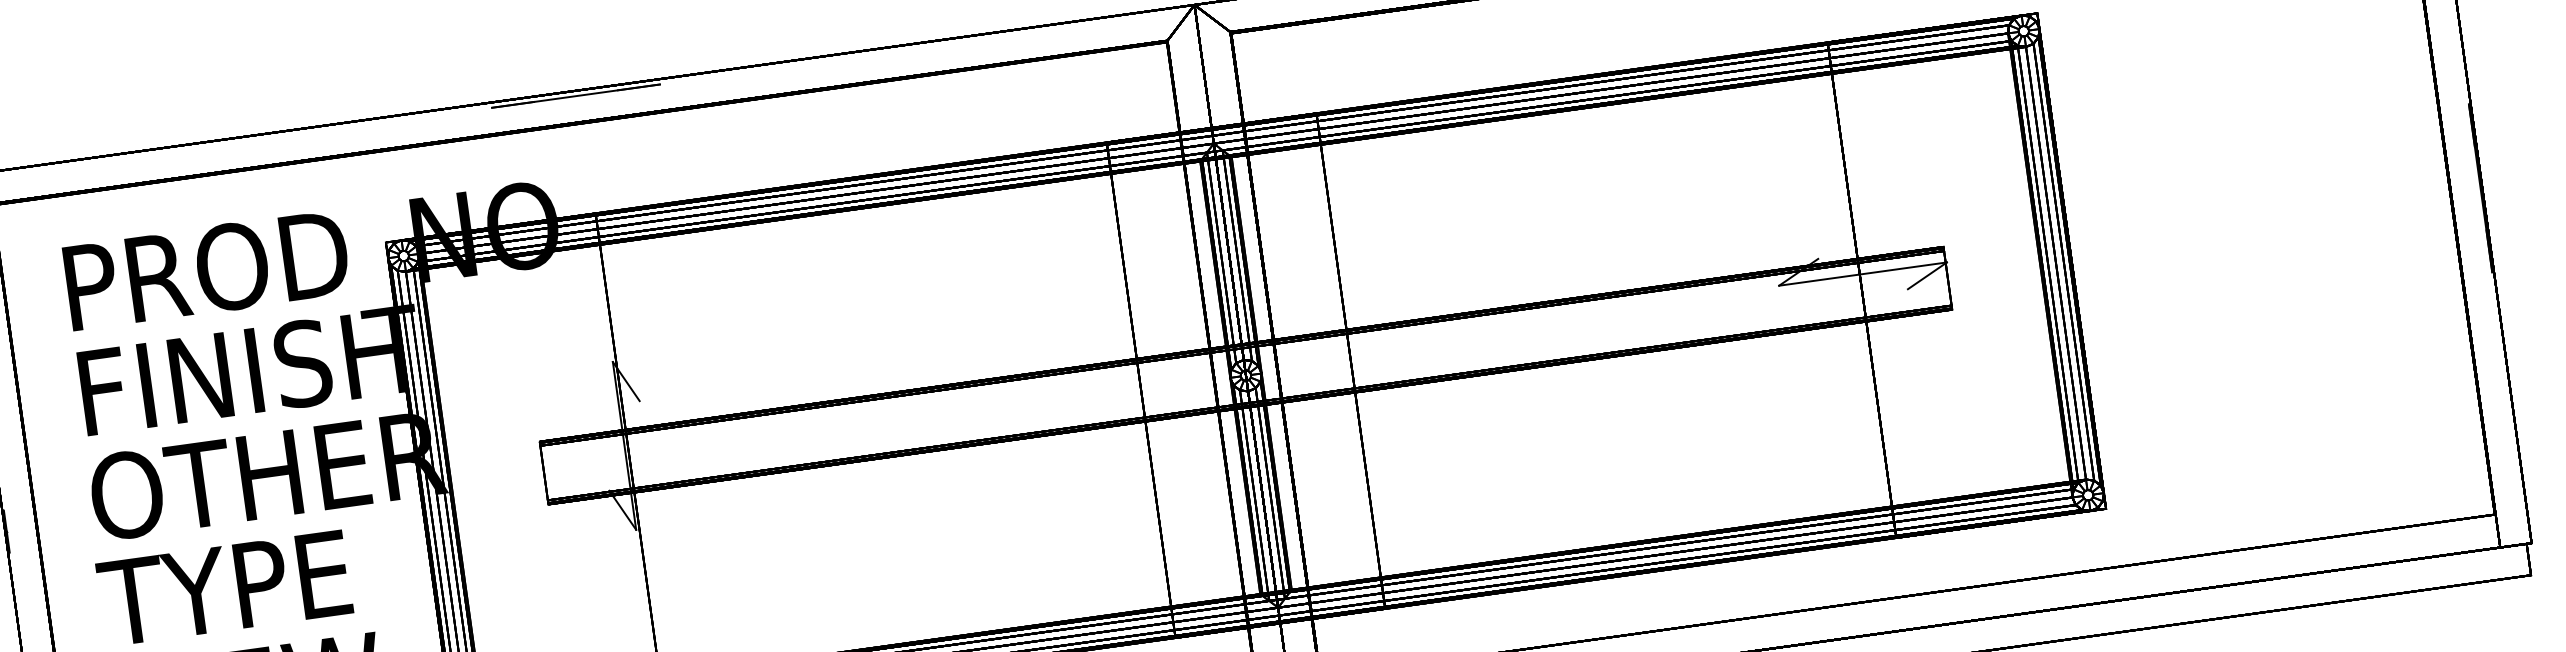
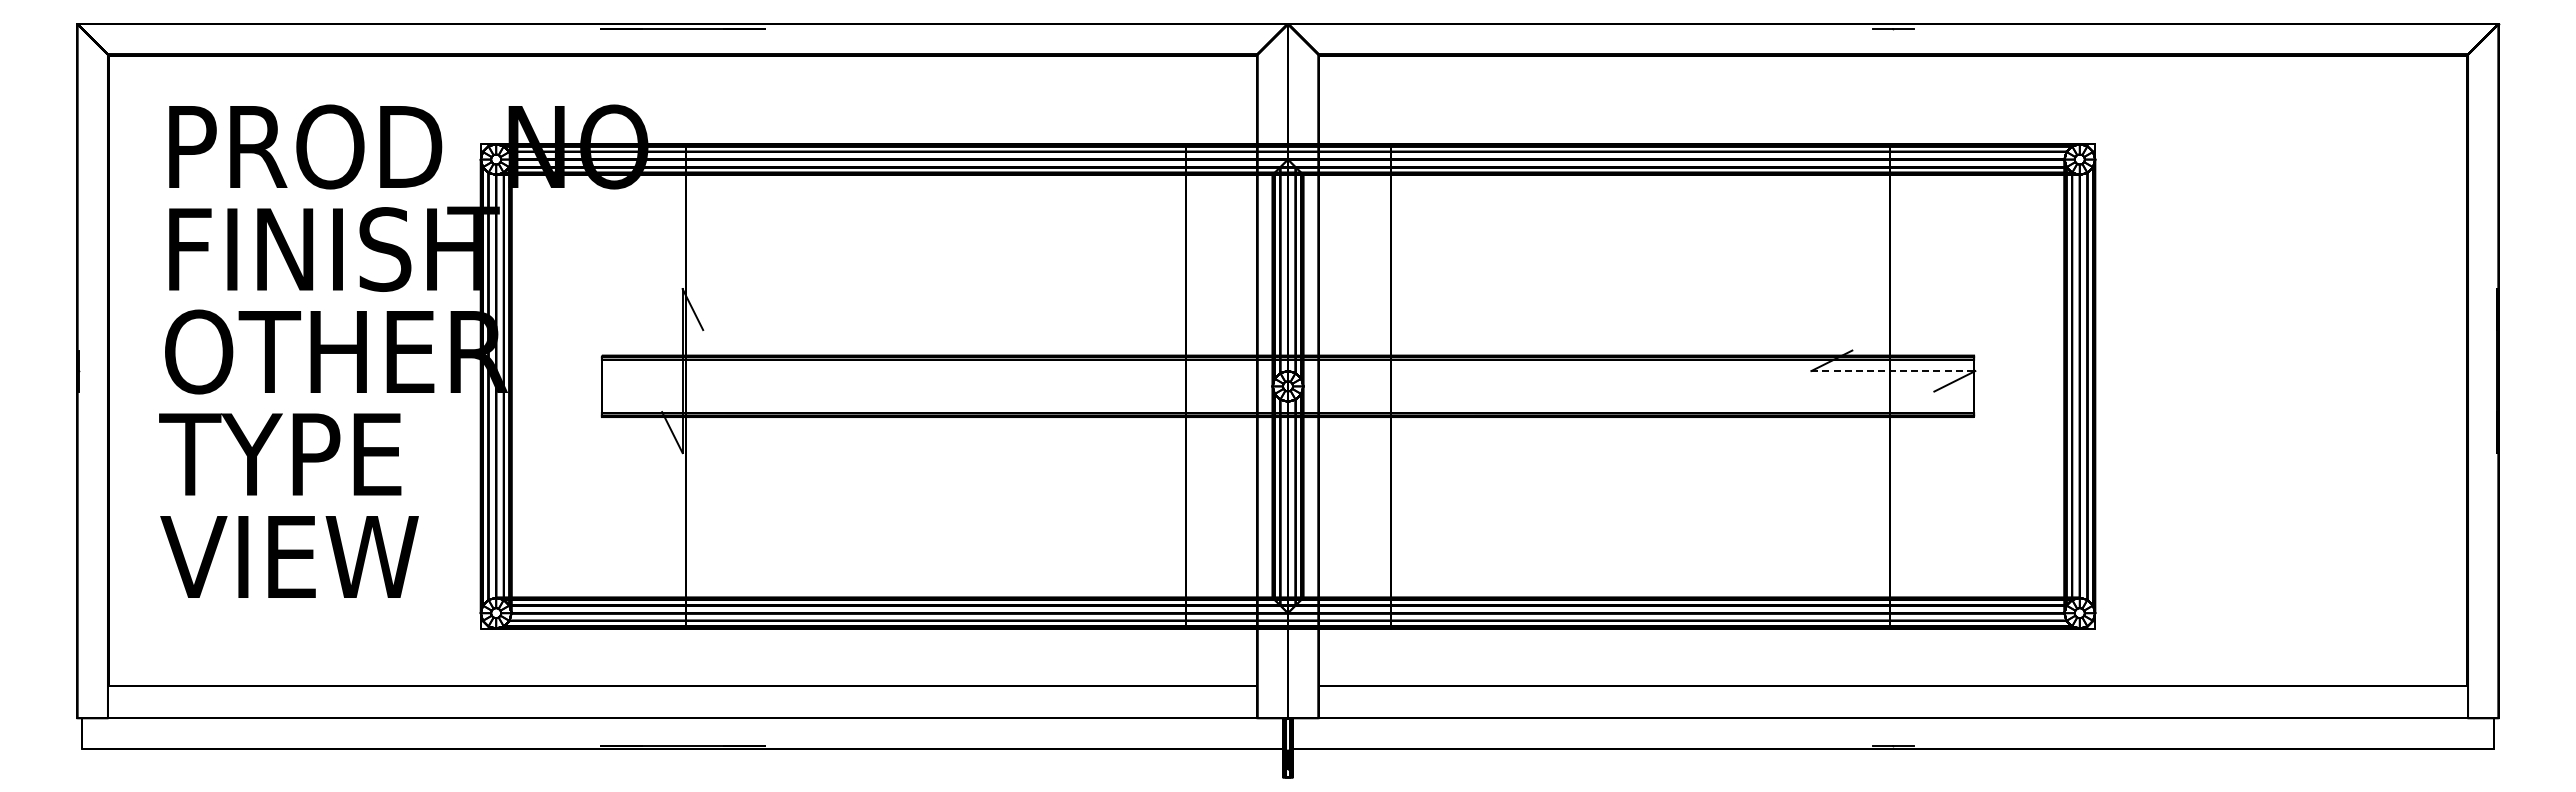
line: (1863, 274) -> (1893, 371), solid -> dashed

